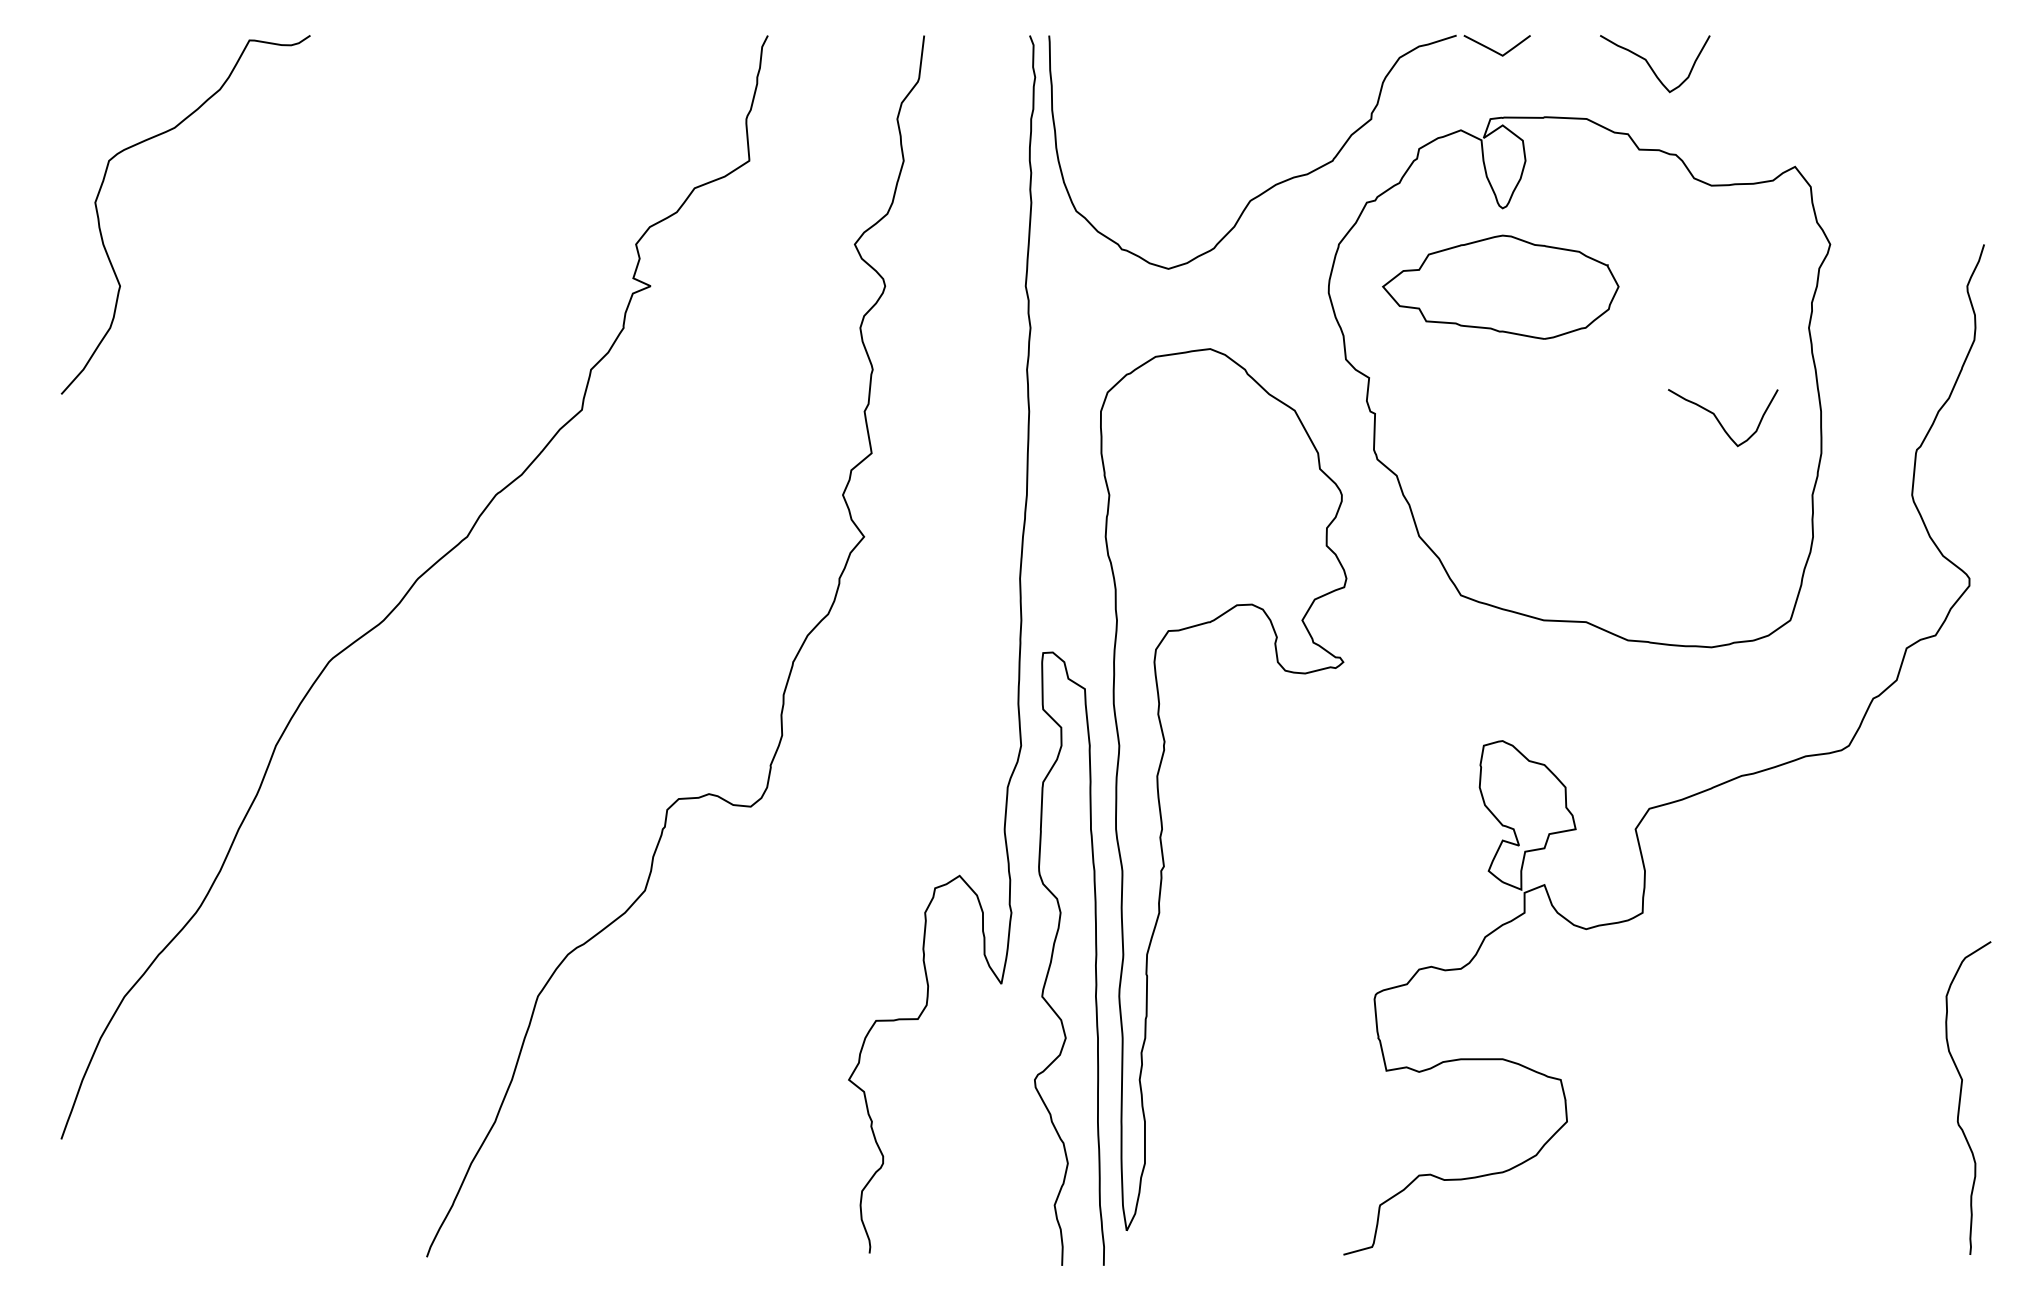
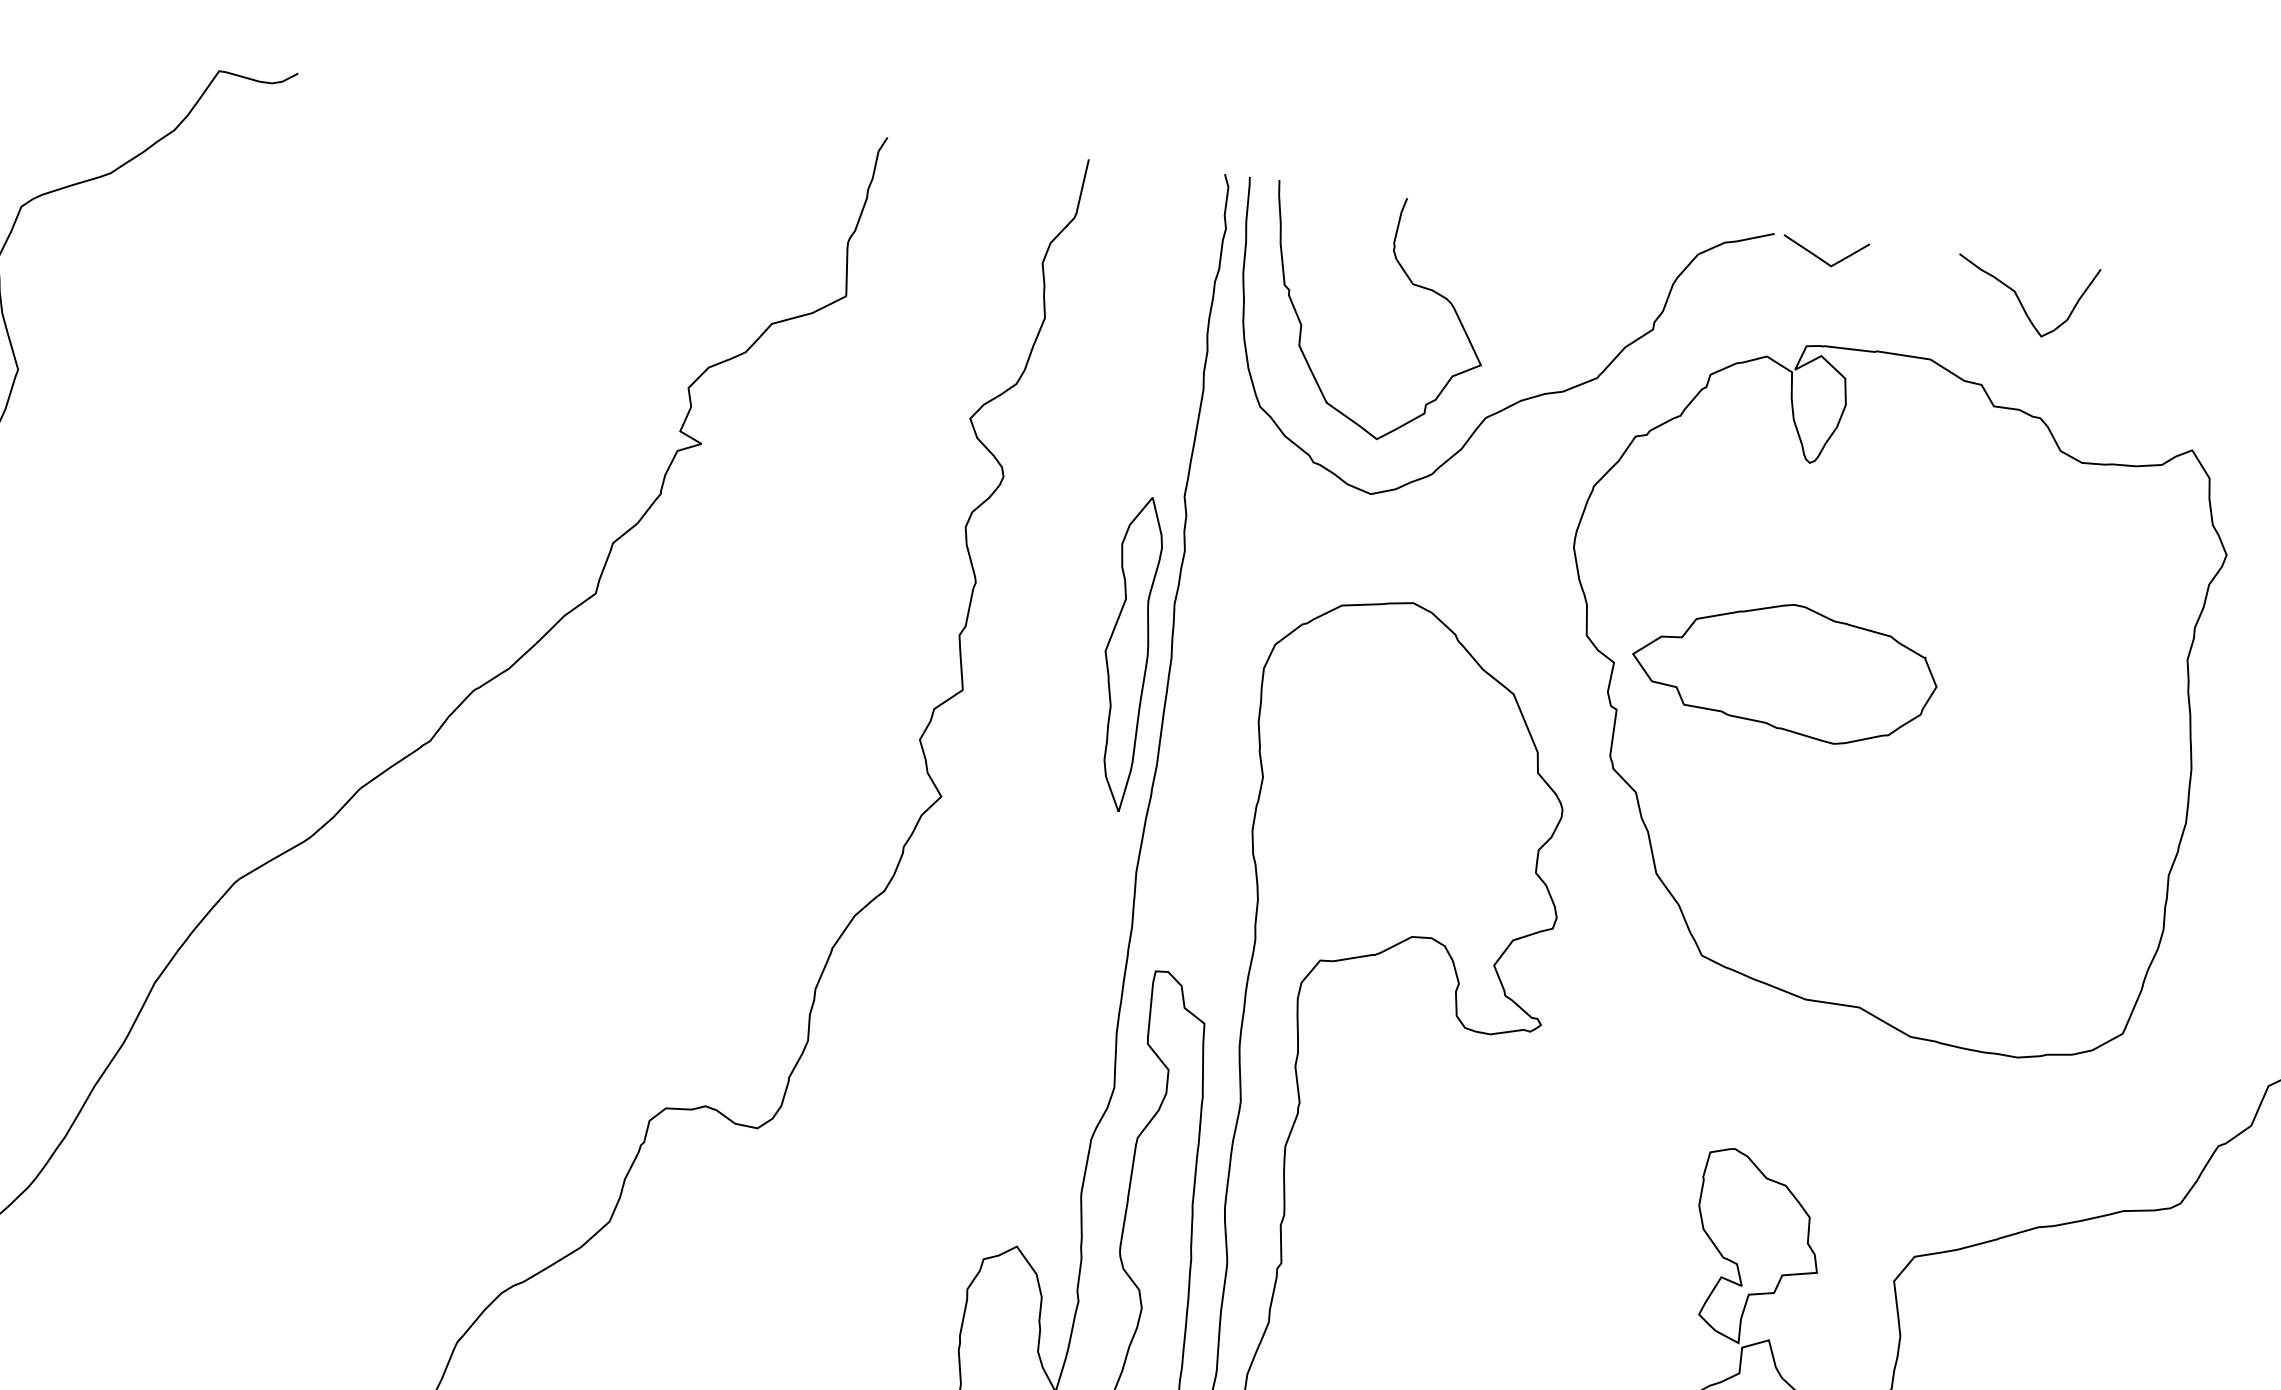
curve: (1183, 105) -> (1413, 285), added
part: (1500, 286) -> (1784, 670), moved
part: (995, 411) -> (1128, 653), added
curve: (1719, 420) -> (2059, 766), removed

